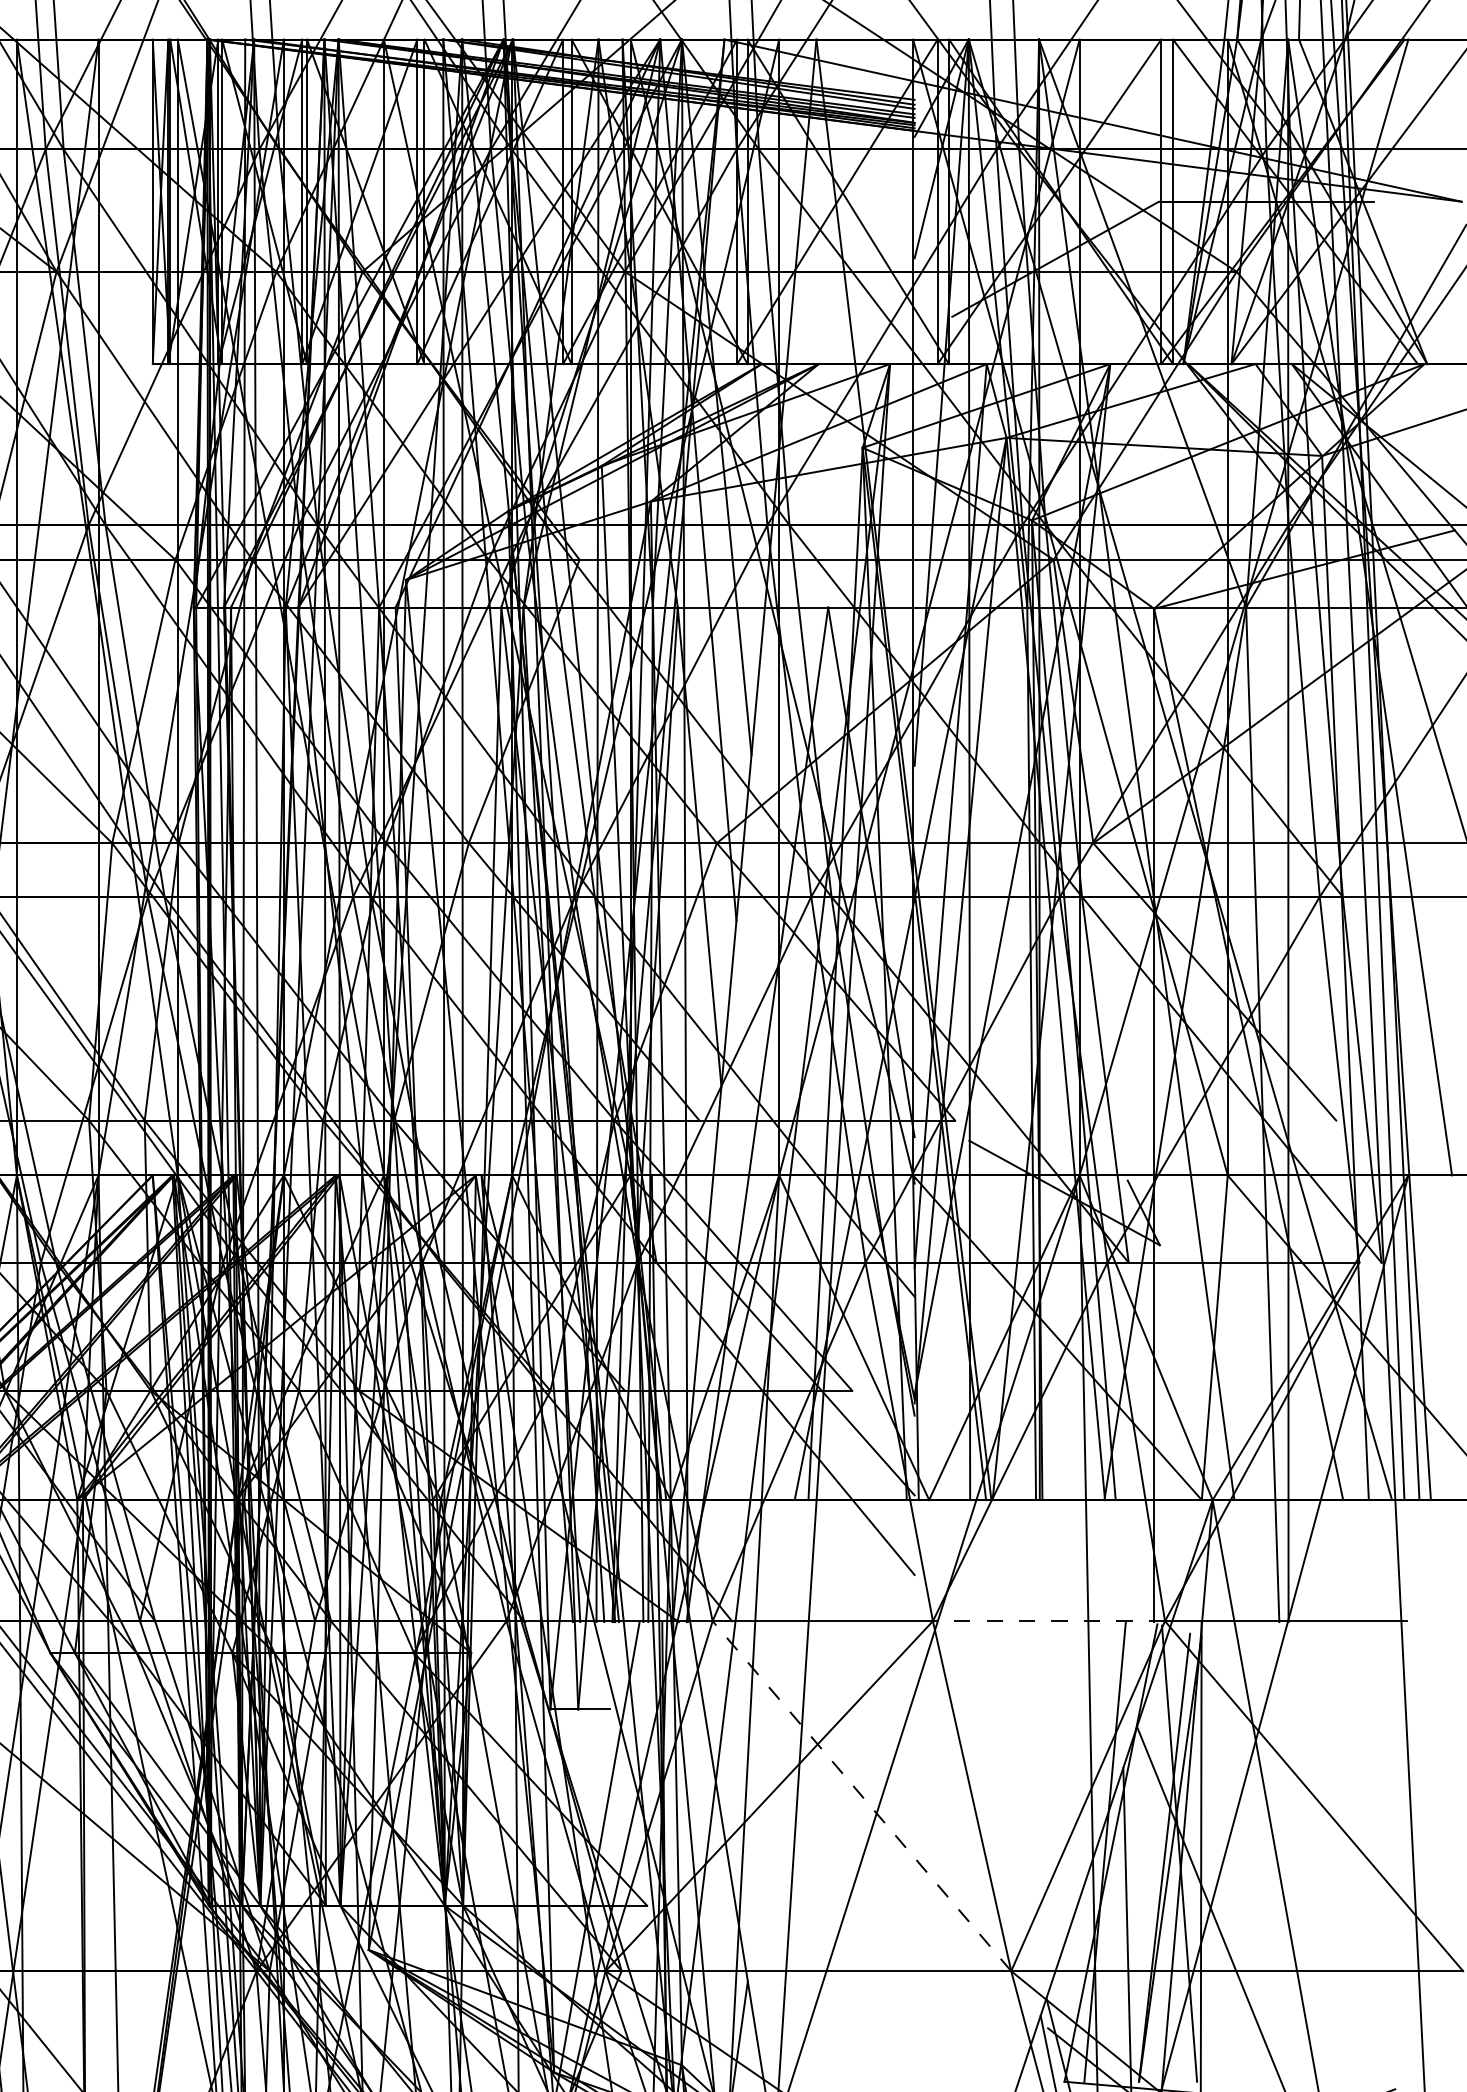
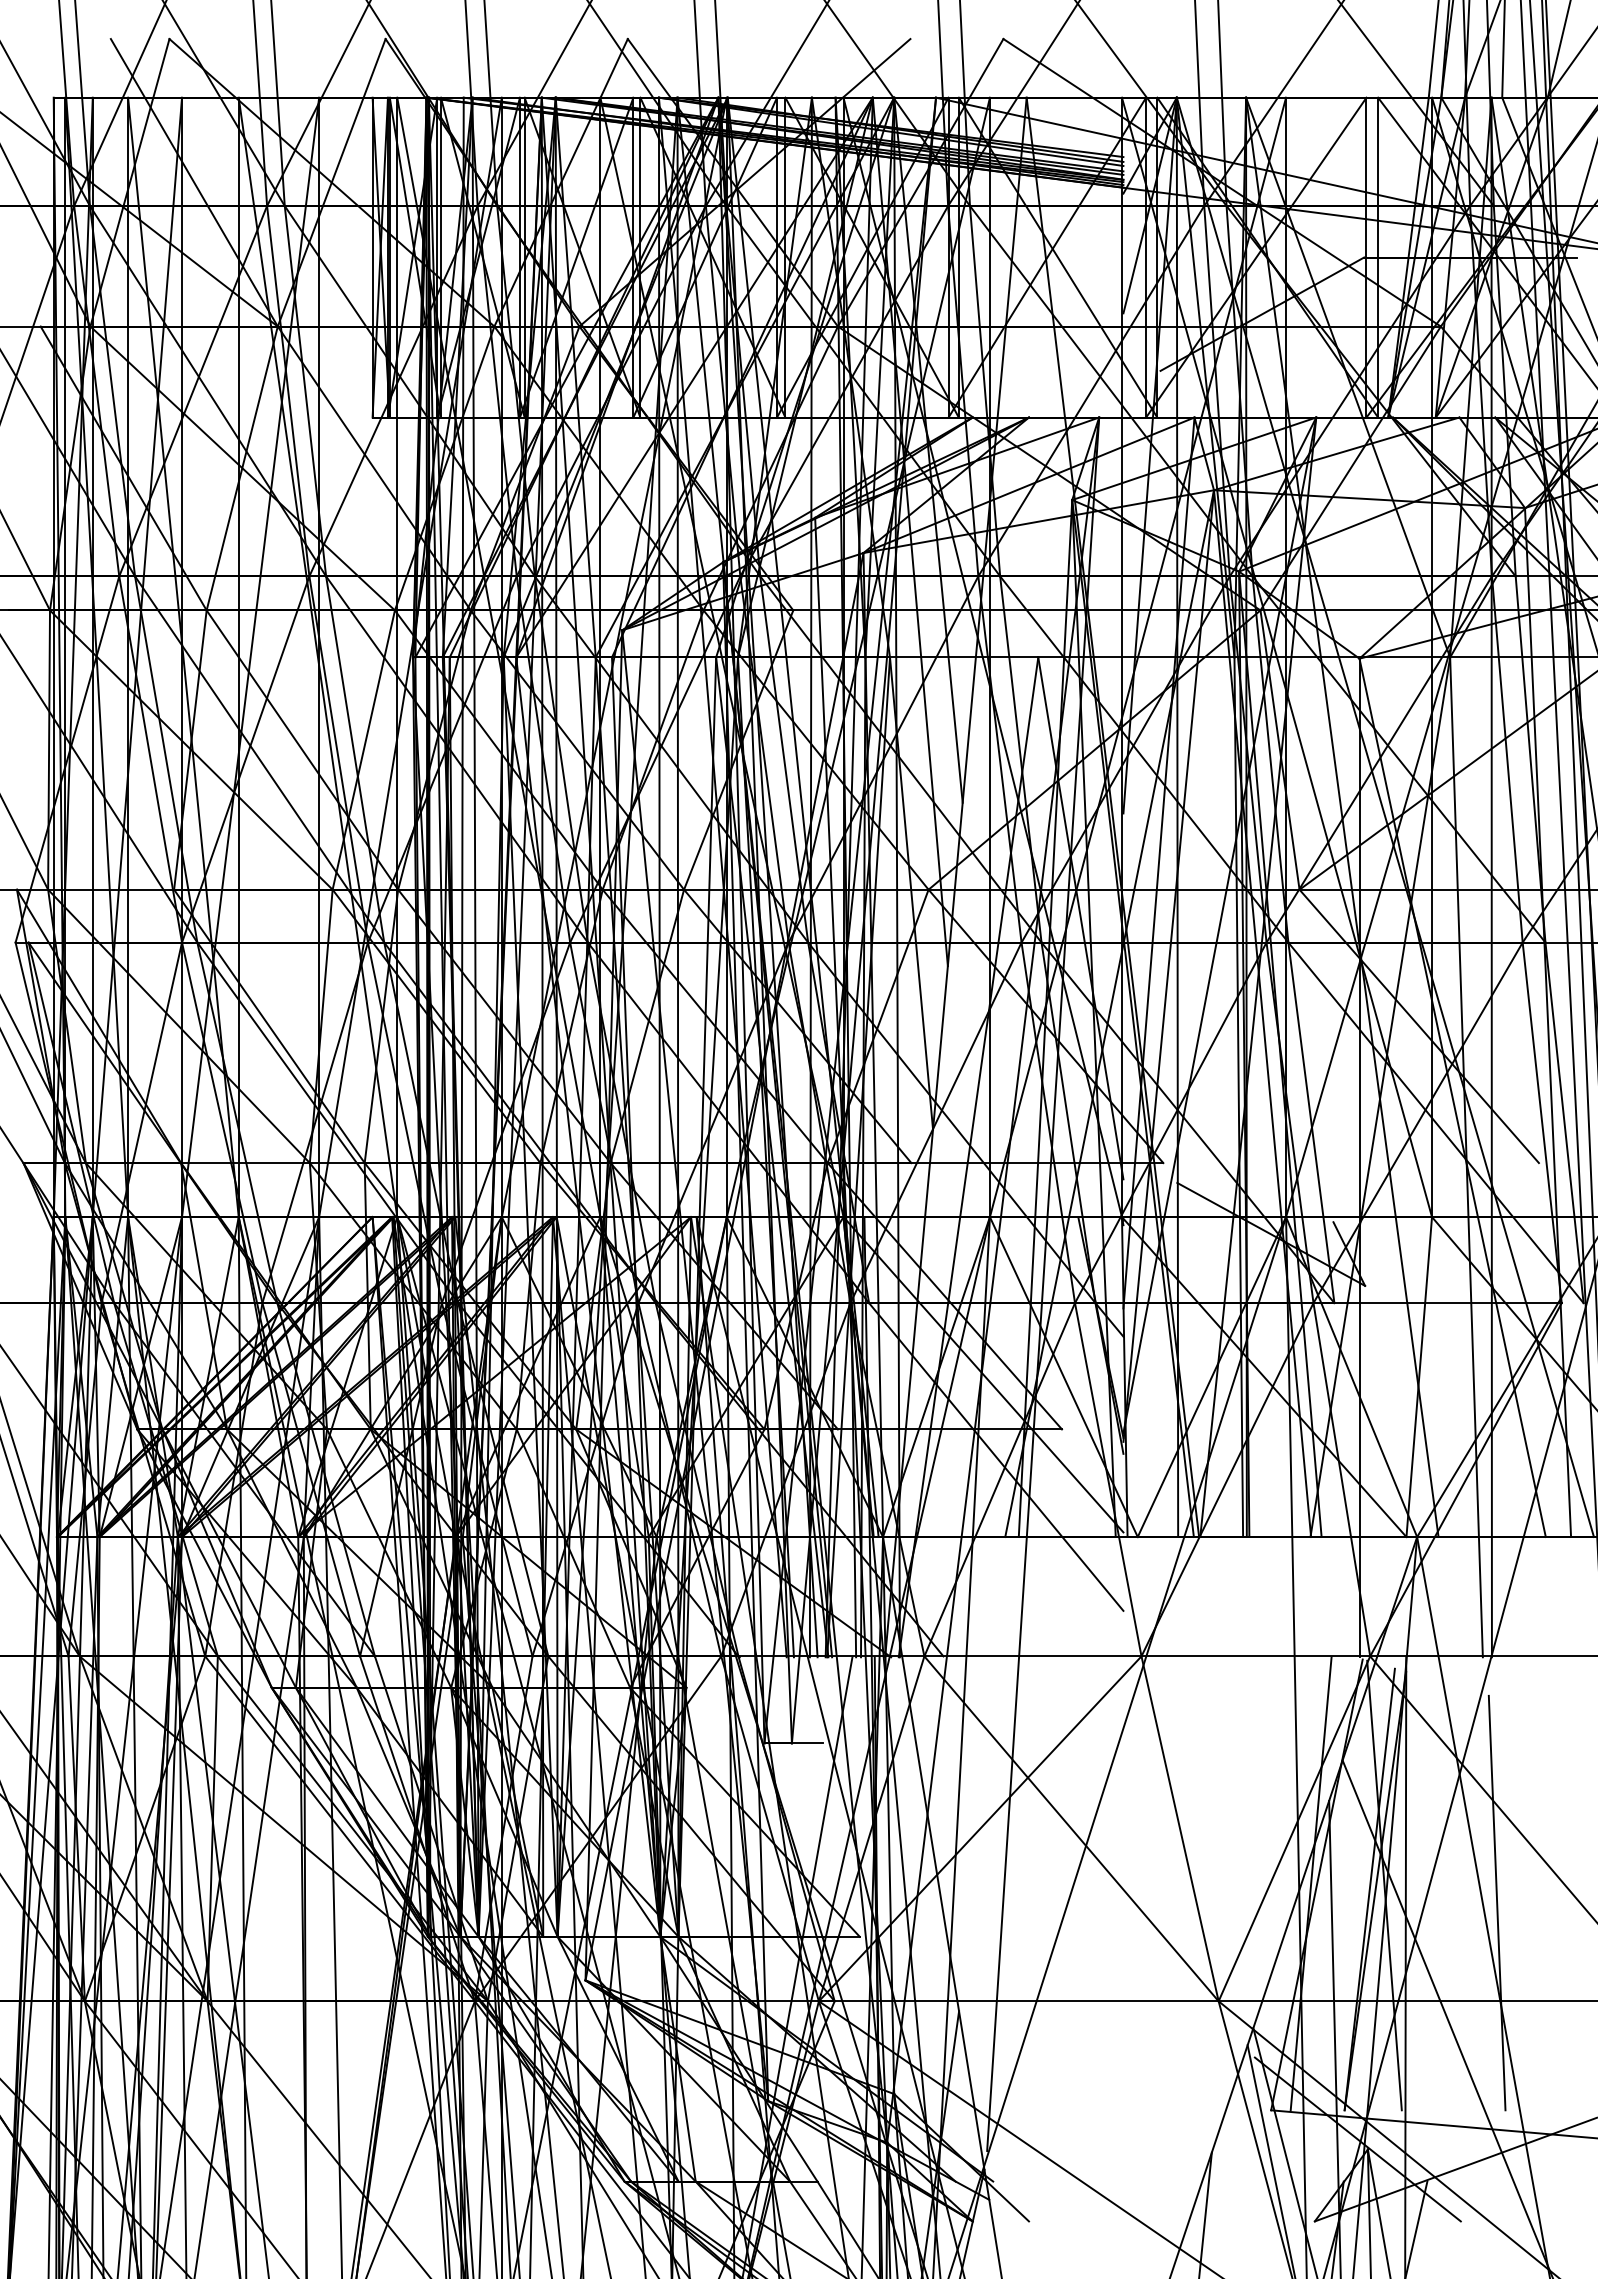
line: (1048, 1621) -> (1255, 1656), dashed -> solid
line: (861, 1795) -> (1071, 1828), dashed -> solid
line: (1293, 1870) -> (1496, 1902), added

